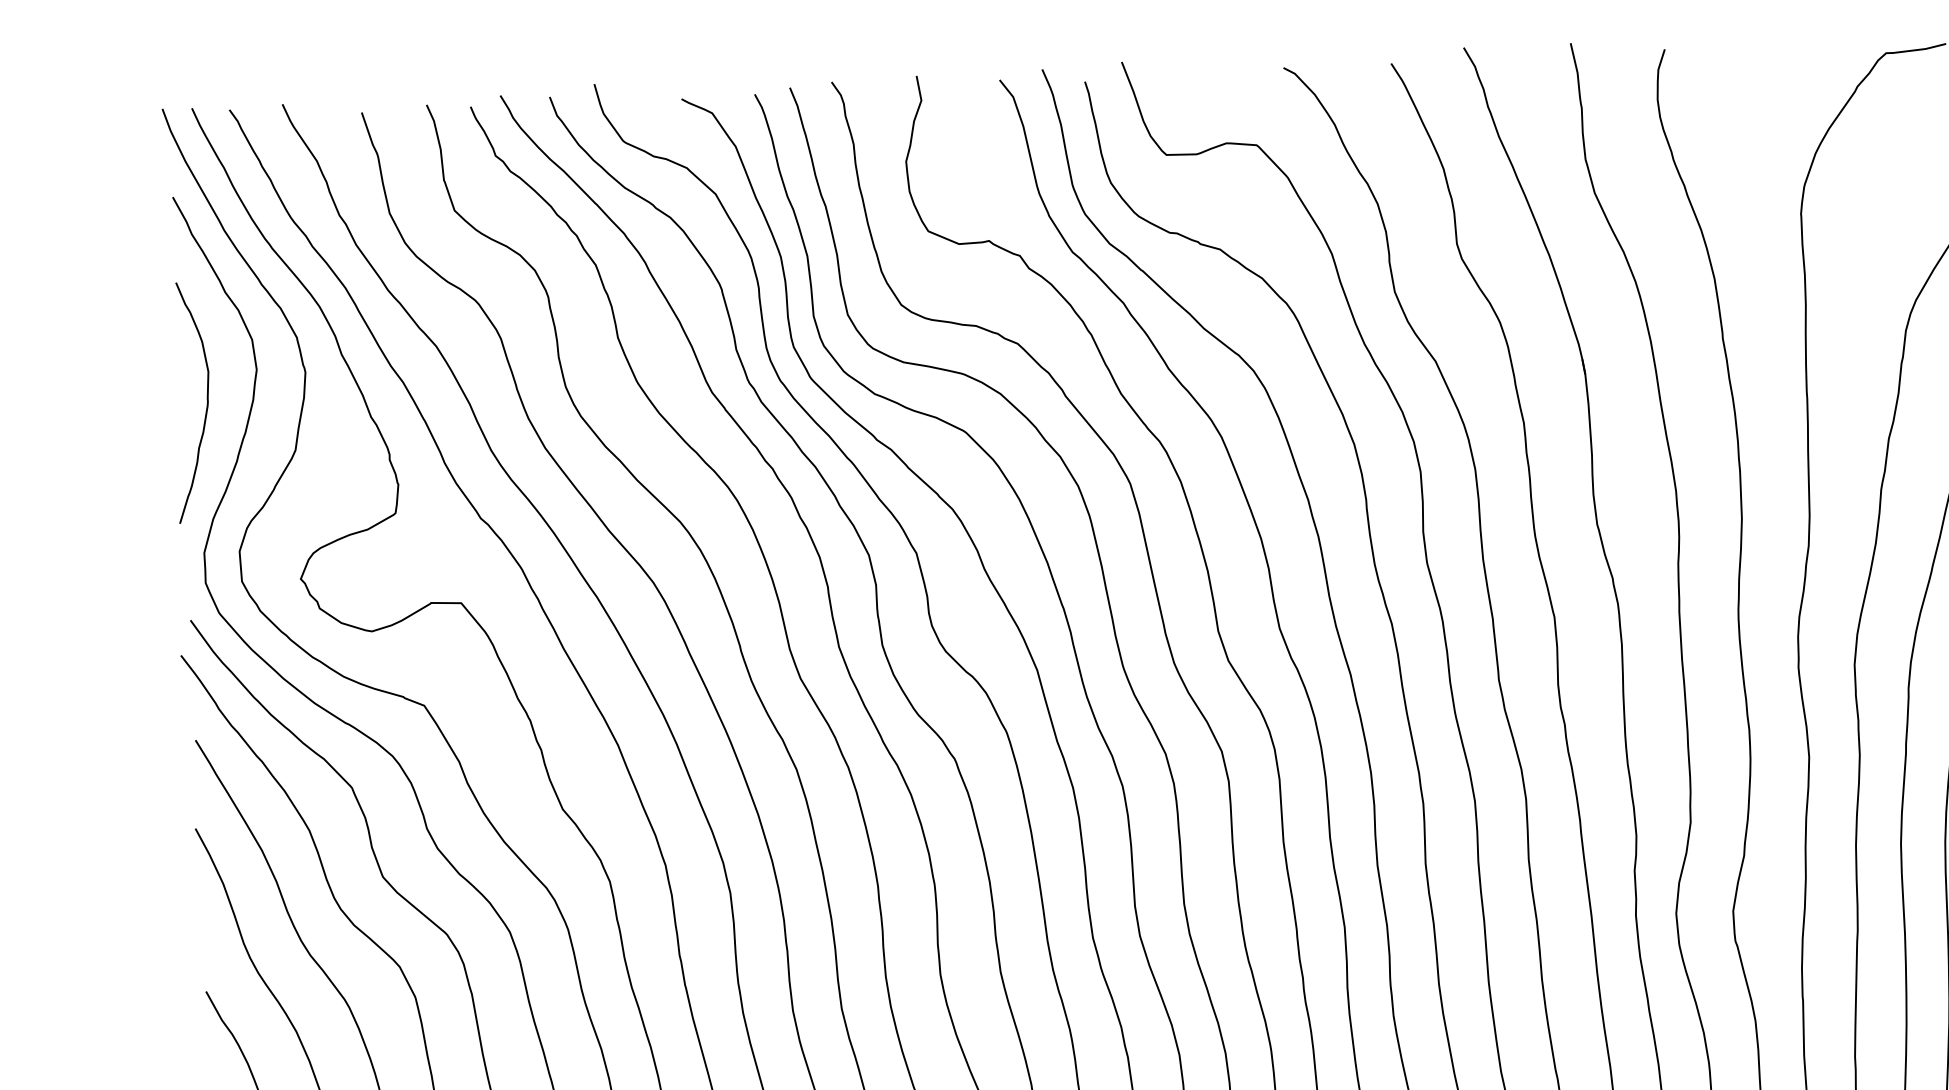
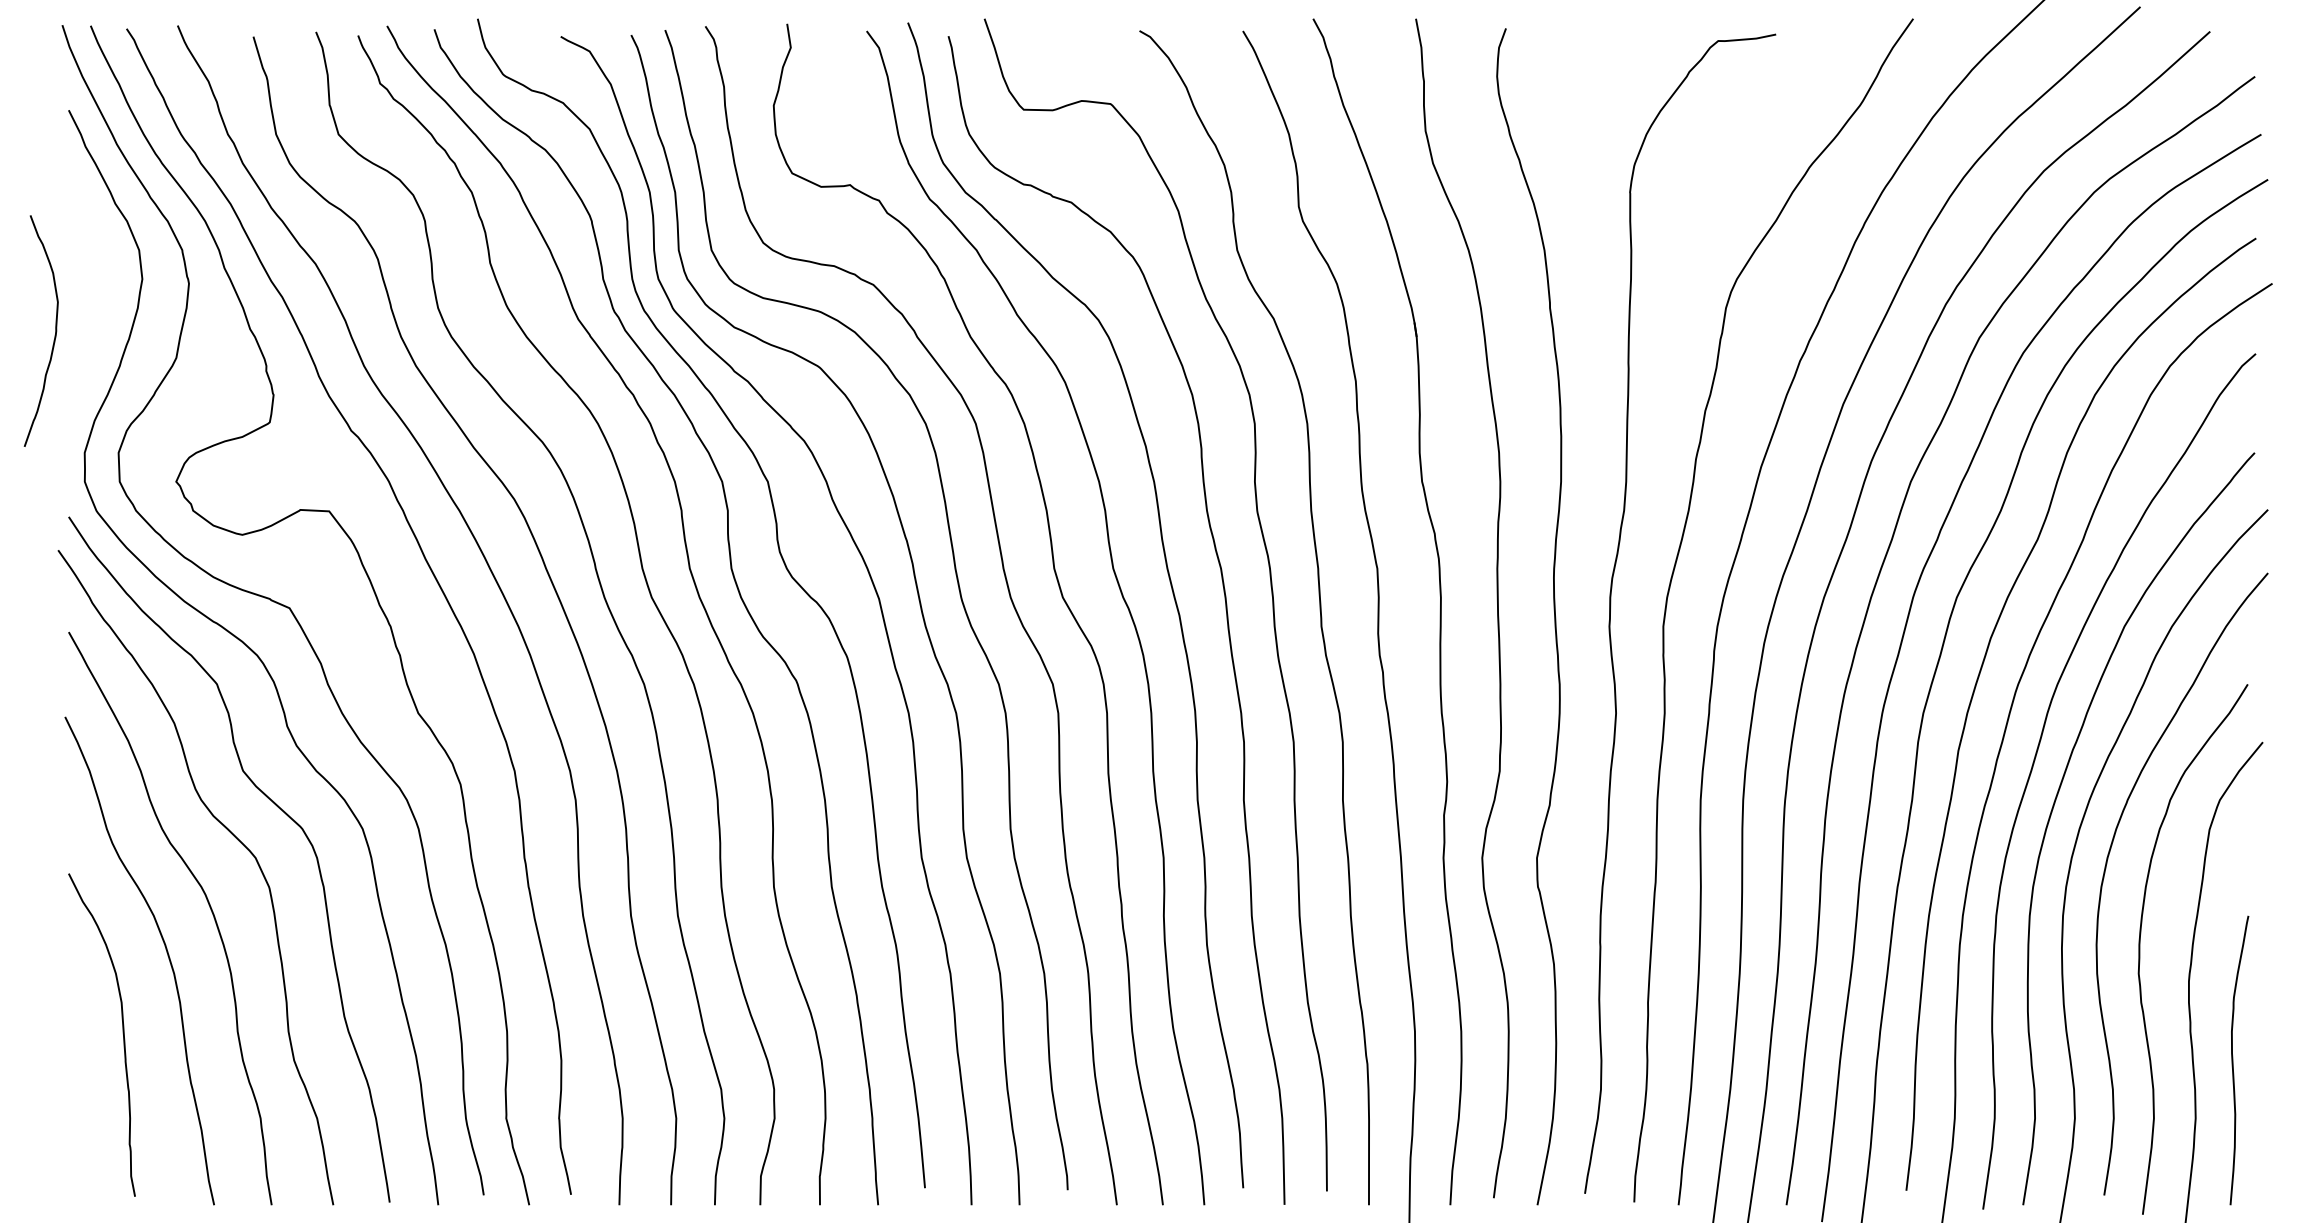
curve: (206, 406) -> (54, 335), moved

